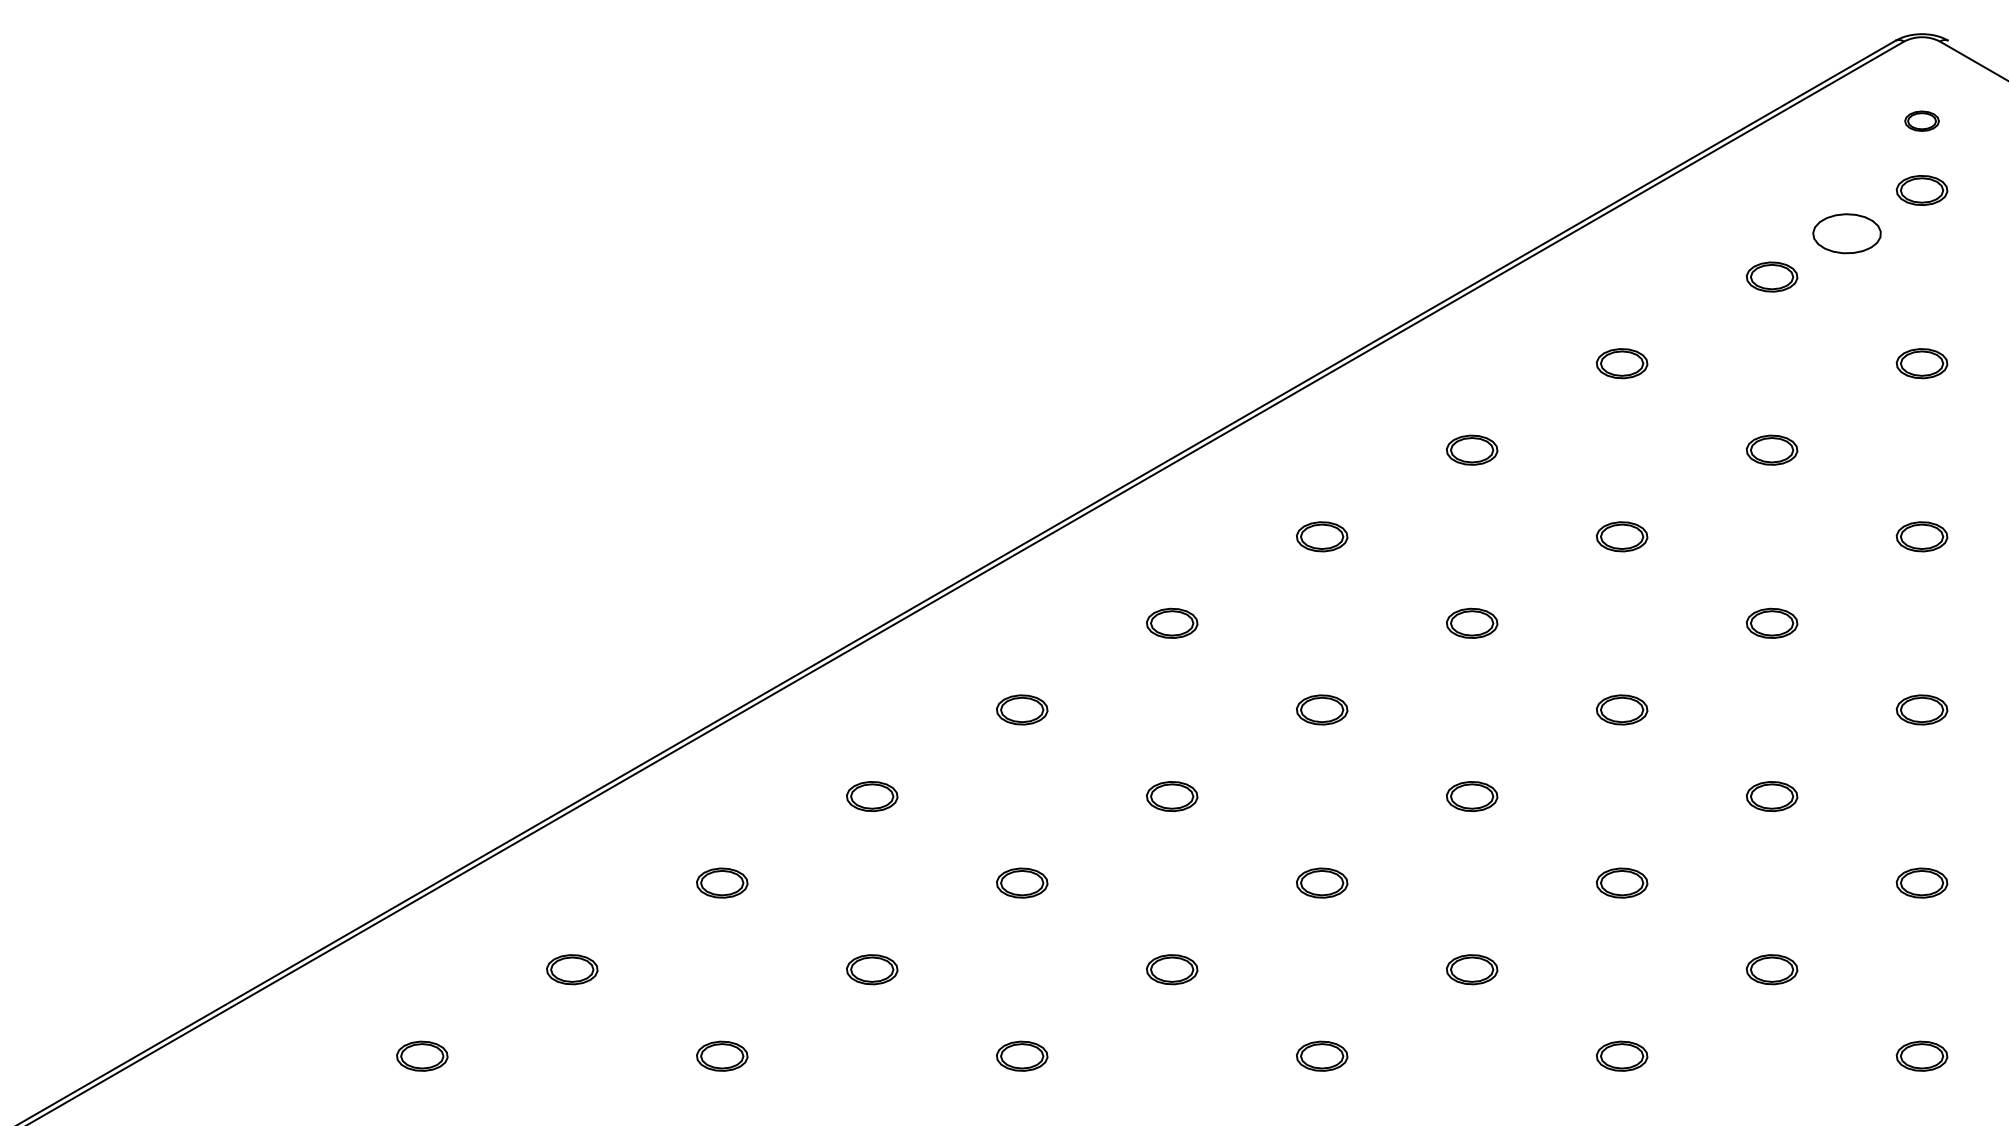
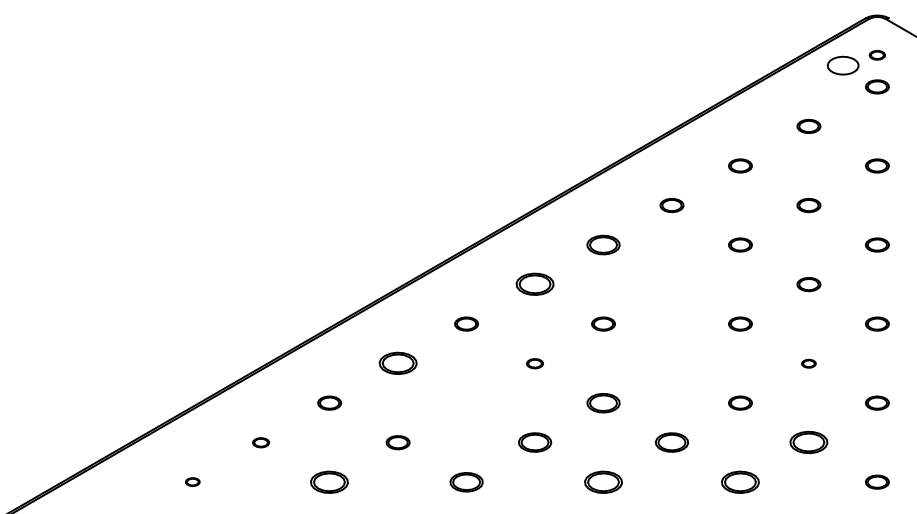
part: (1845, 233) -> (842, 65), moved
part: (1322, 535) -> (603, 244), size x1.4
part: (1170, 623) -> (534, 284), size x1.6
part: (1471, 623) -> (671, 284), removed
part: (870, 796) -> (397, 363), size x1.6
part: (1170, 796) -> (534, 363), size x0.7
part: (1471, 796) -> (671, 363), removed
part: (1771, 796) -> (808, 363), size x0.6
part: (1022, 881) -> (466, 402), removed
part: (1322, 881) -> (603, 402), size x1.4
part: (570, 969) -> (260, 442), size x0.7
part: (1170, 969) -> (534, 442), size x1.4
part: (1471, 969) -> (671, 442), size x1.4
part: (1771, 969) -> (808, 442), size x1.6
part: (421, 1054) -> (192, 481), size x0.6
part: (721, 1054) -> (329, 481), size x1.6
part: (1022, 1054) -> (466, 481), size x1.4
part: (1322, 1054) -> (603, 481), size x1.6
part: (1622, 1054) -> (740, 481), size x1.6

